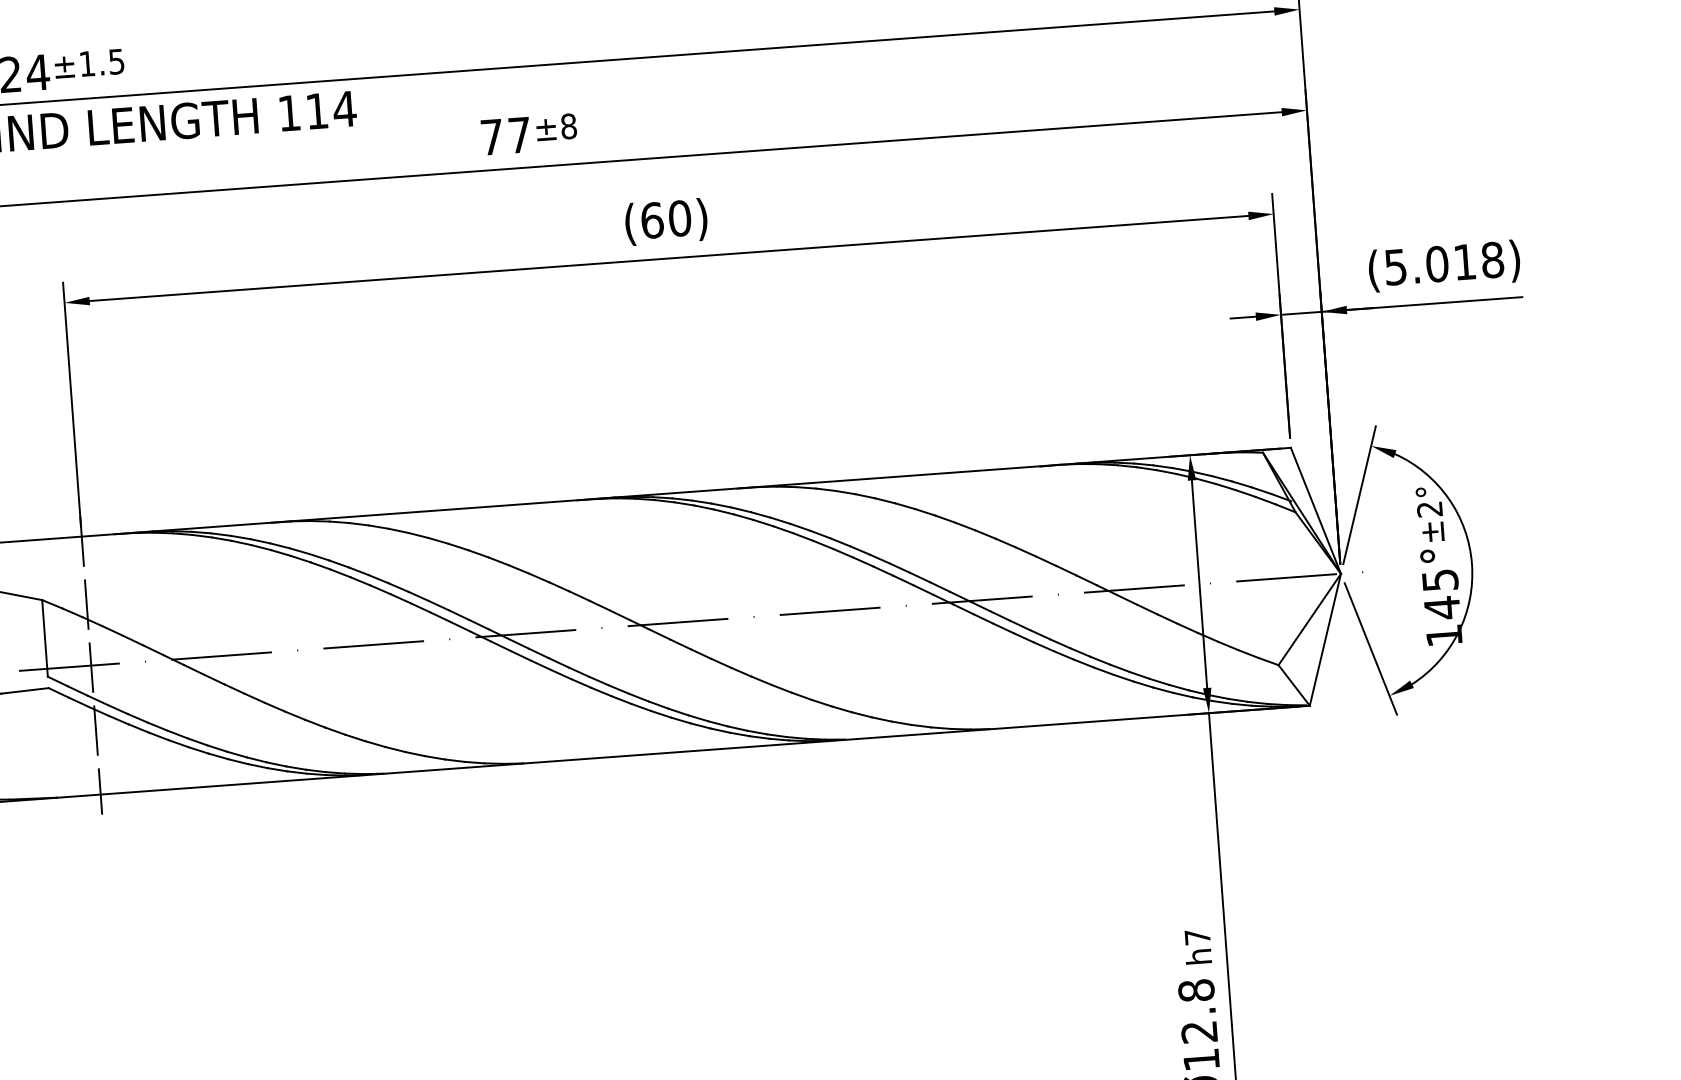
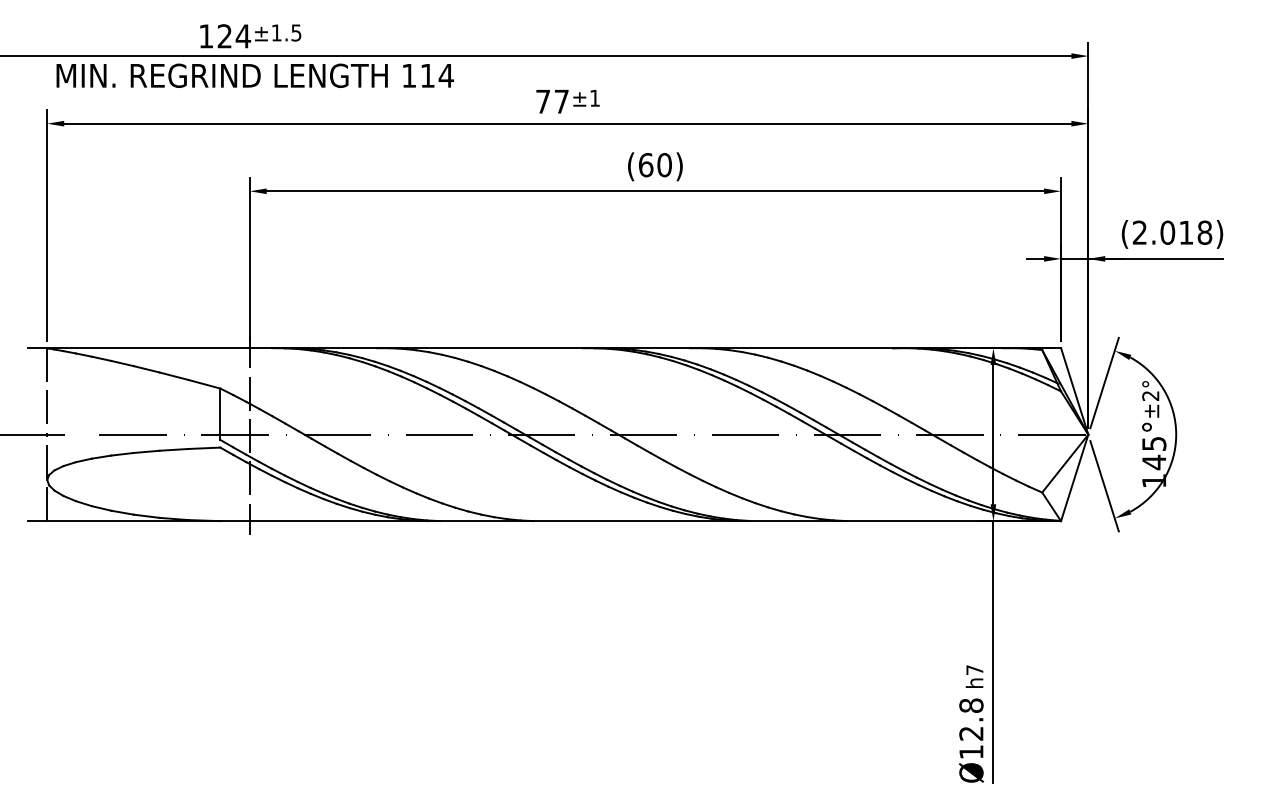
text: (569, 125) -> (595, 97), ±8 -> ±1
text: (1395, 266) -> (1139, 232), (5.018) -> (2.018)

